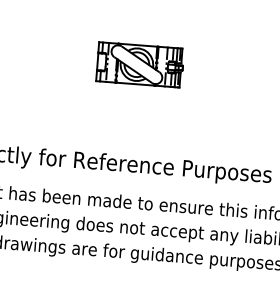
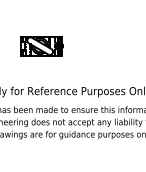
part: (139, 65) -> (41, 46), moved

